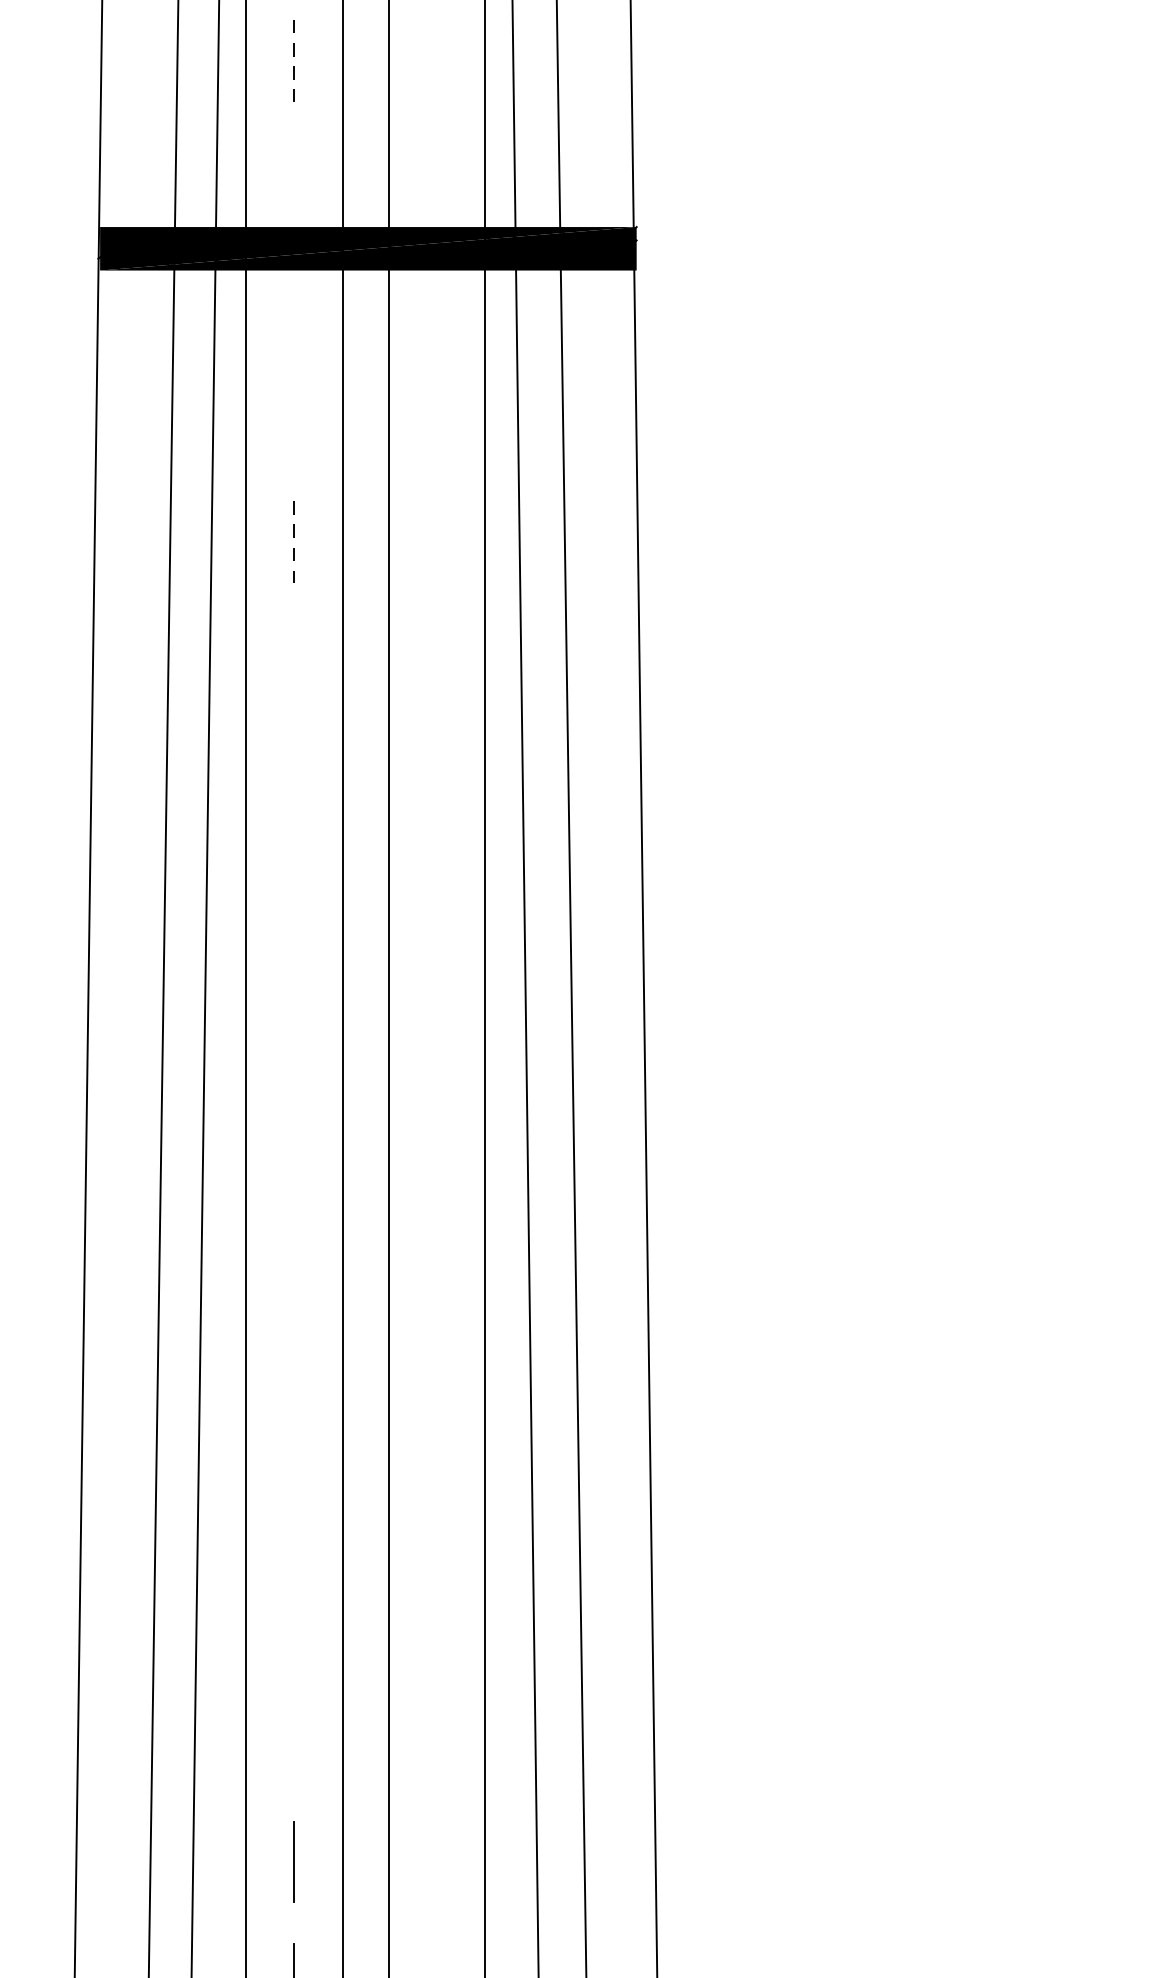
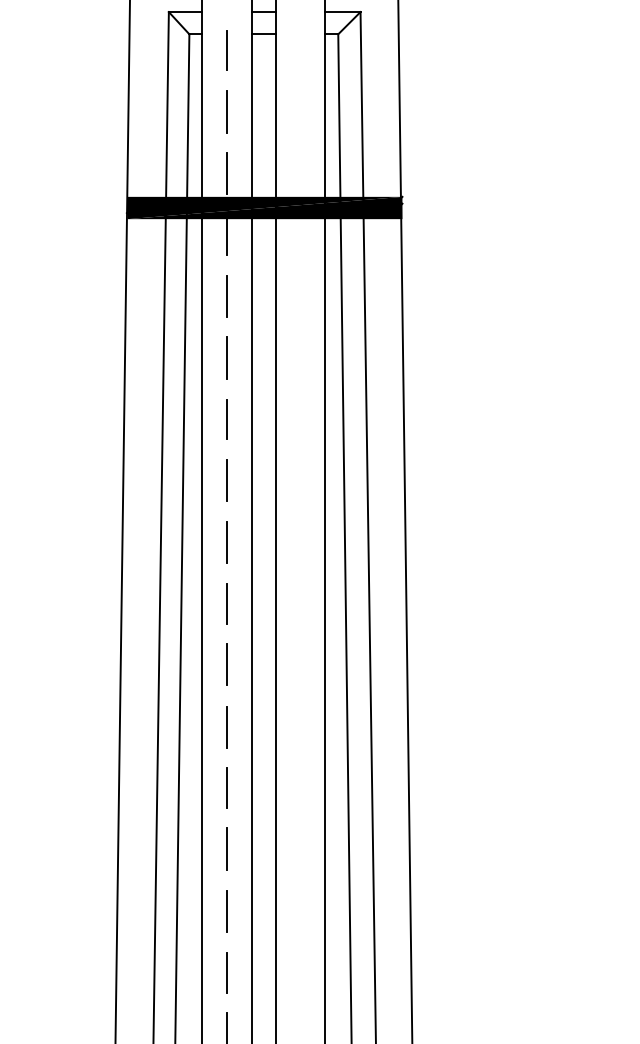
line: (294, 60) -> (227, 111), dashed -> solid
line: (294, 181) -> (227, 173), added
line: (294, 302) -> (227, 235), added
line: (294, 419) -> (227, 295), added
line: (294, 542) -> (227, 358), dashed -> solid
line: (294, 661) -> (227, 419), added
line: (294, 781) -> (227, 480), added
line: (294, 902) -> (227, 542), added
line: (292, 1021) -> (226, 603), added
line: (292, 1140) -> (226, 664), added
line: (292, 1263) -> (226, 727), added
line: (294, 1380) -> (227, 787), added
line: (294, 1501) -> (227, 849), added
line: (294, 1621) -> (227, 910), added
line: (294, 1742) -> (227, 972), added

